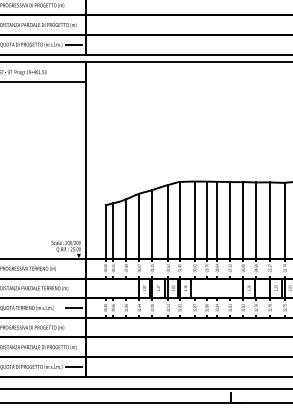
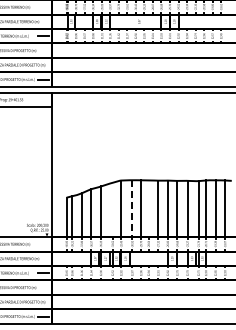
line: (216, 219) -> (148, 208), removed
line: (167, 221) -> (112, 209), removed
line: (195, 221) -> (132, 209), solid -> dashed

